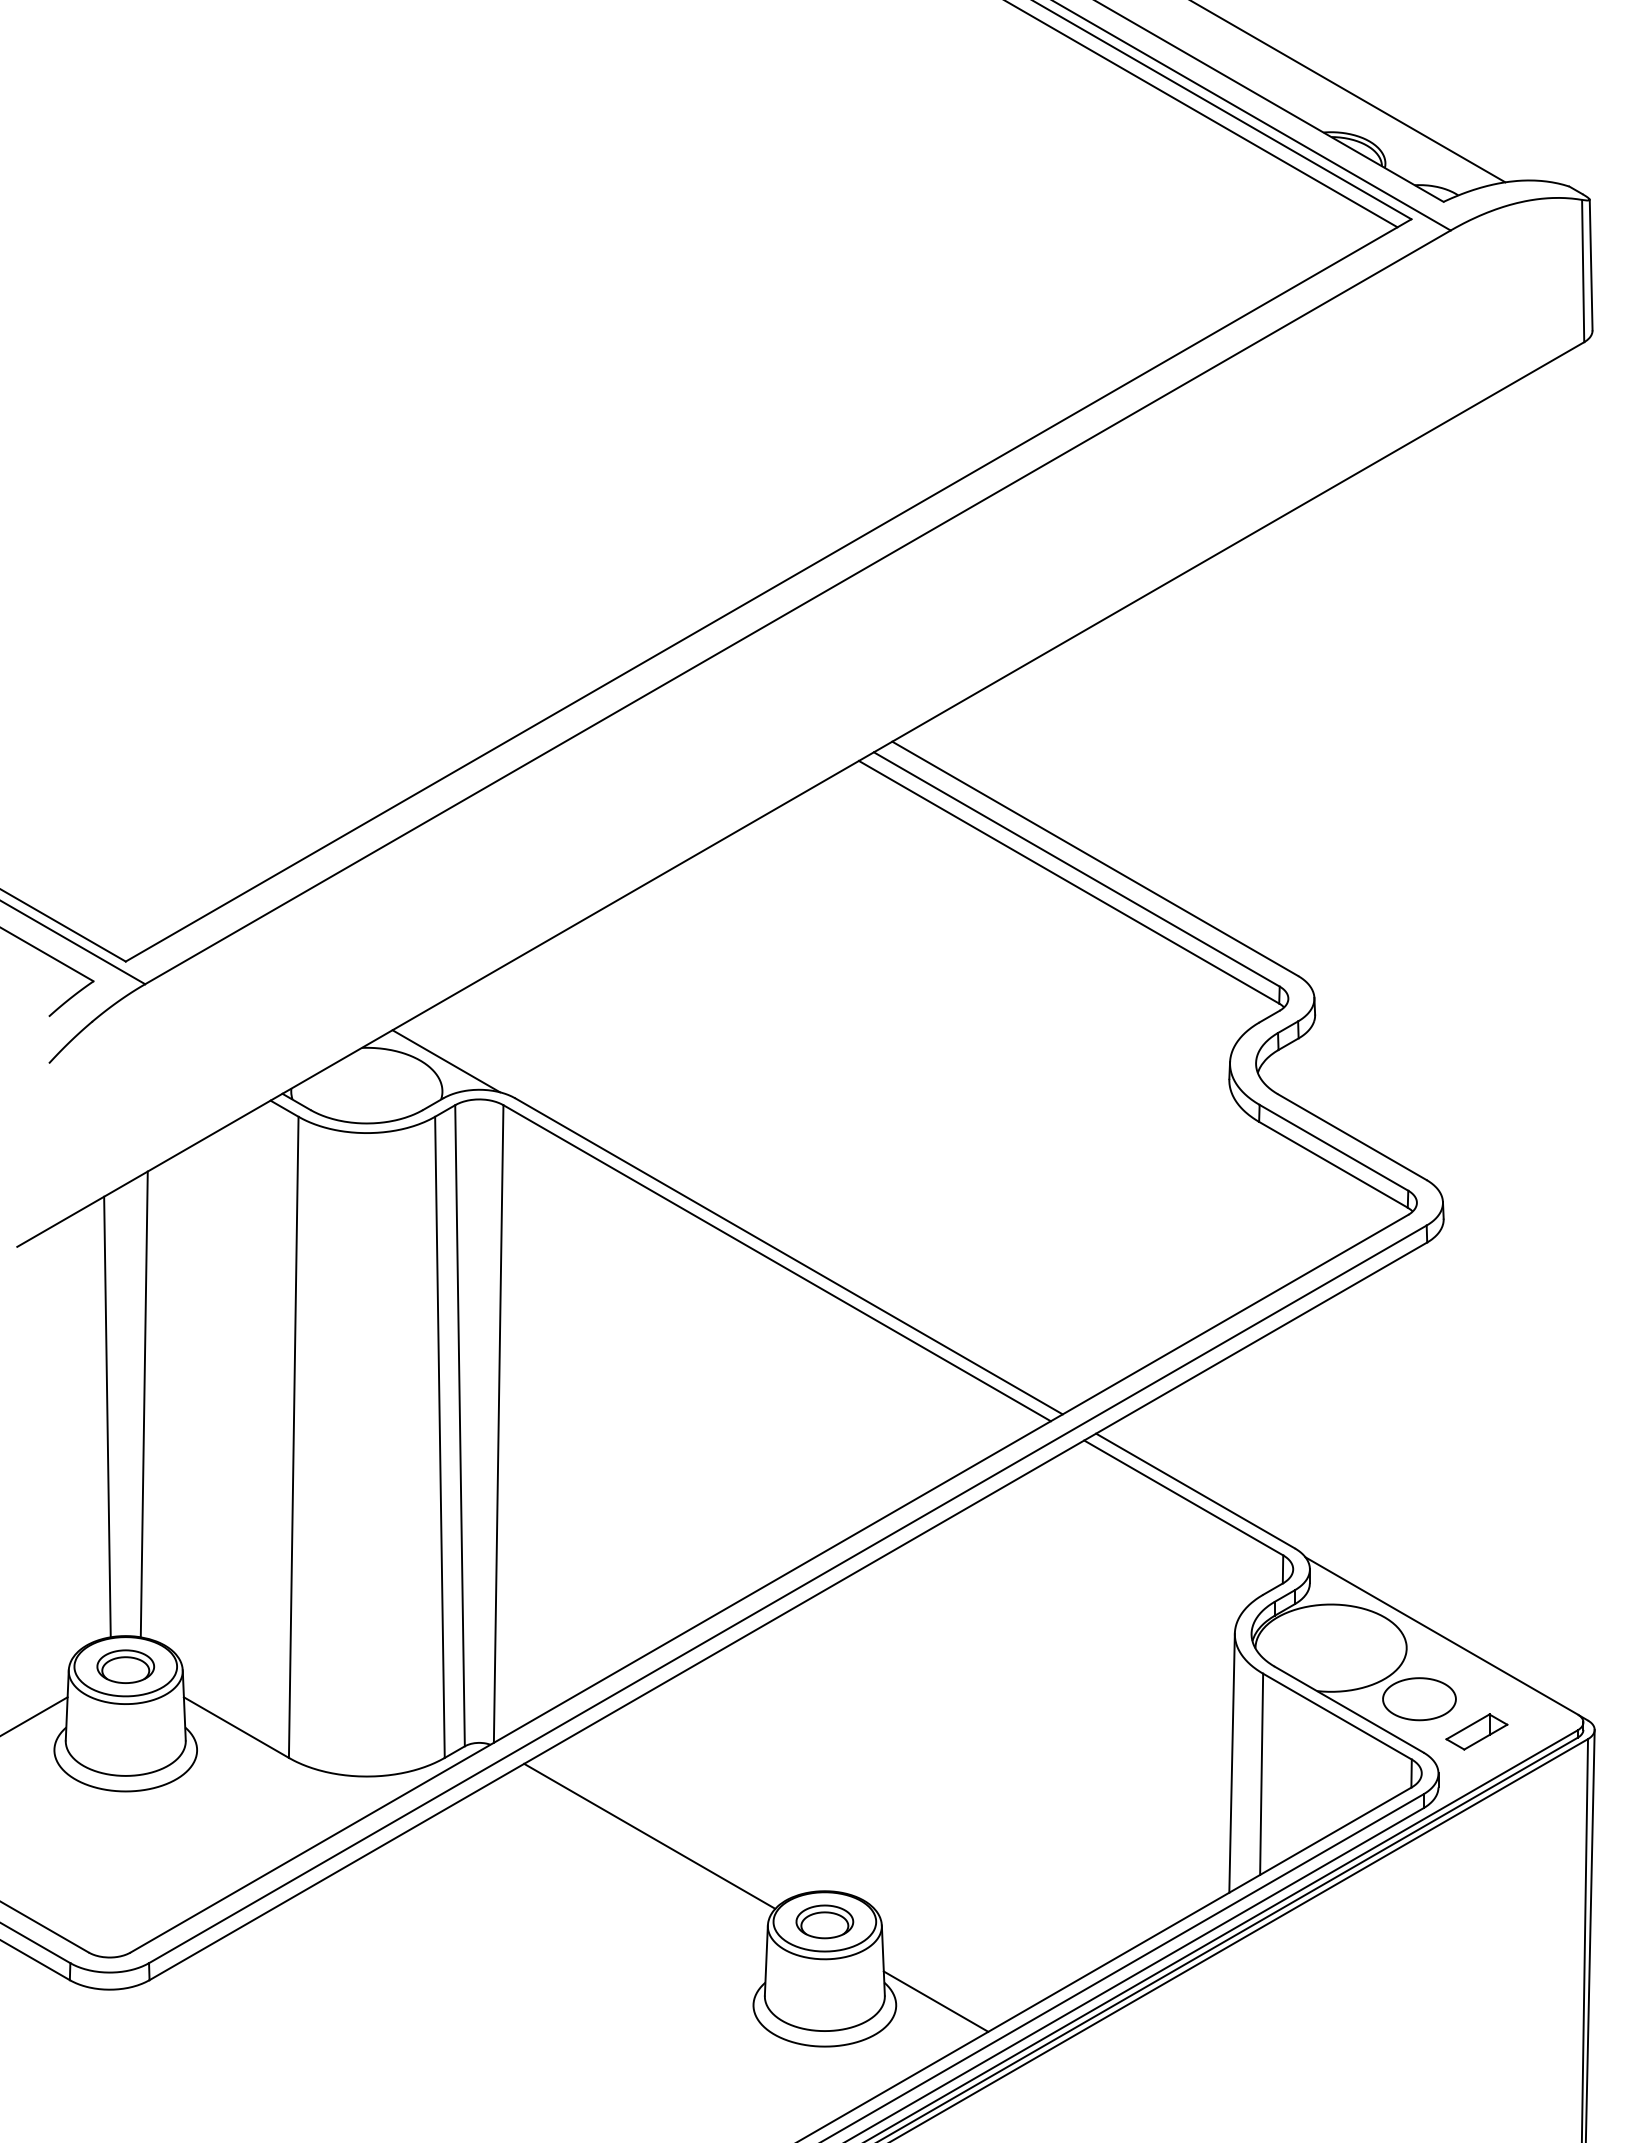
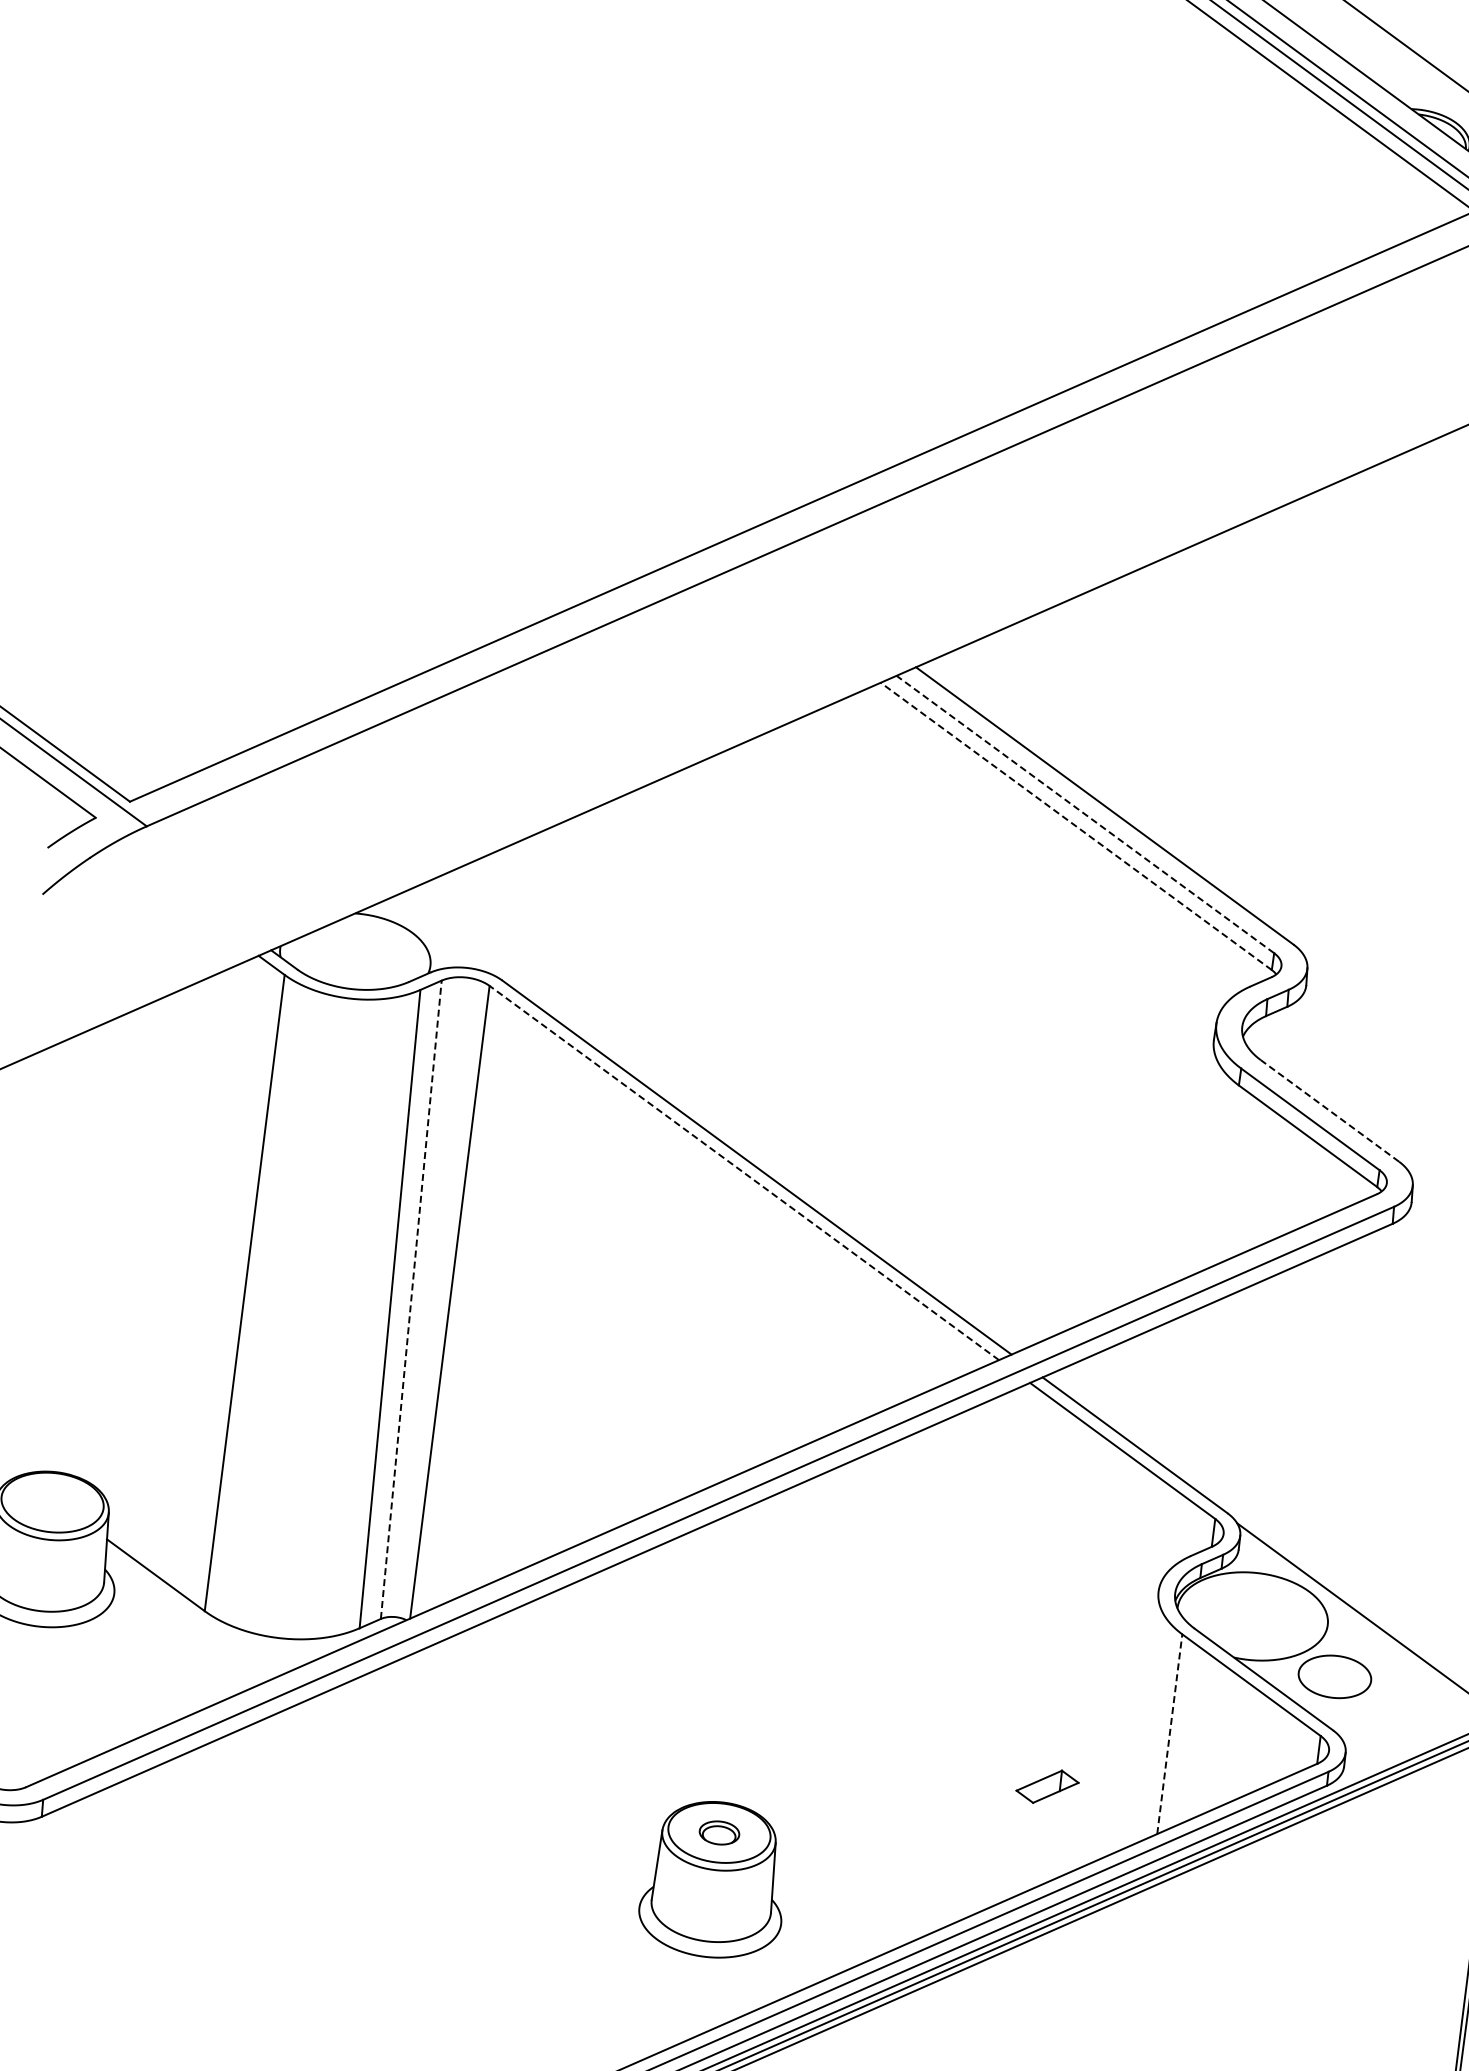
line: (1076, 869) -> (1085, 814), solid -> dashed
line: (1069, 882) -> (1076, 826), solid -> dashed
line: (446, 1061) -> (437, 936), removed
line: (1352, 1137) -> (1329, 1111), solid -> dashed
line: (776, 1262) -> (743, 1172), solid -> dashed
line: (143, 1404) -> (98, 1243), removed
line: (107, 1416) -> (61, 1251), removed
line: (460, 1425) -> (411, 1299), solid -> dashed
part: (125, 1666) -> (52, 1502), removed
part: (1476, 1731) -> (1047, 1786), moved
line: (1231, 1762) -> (1141, 1719), removed
line: (1261, 1774) -> (1169, 1734), solid -> dashed
line: (649, 1835) -> (554, 1727), removed
part: (824, 1921) -> (719, 1832), size x0.7
line: (935, 2001) -> (820, 1924), removed

